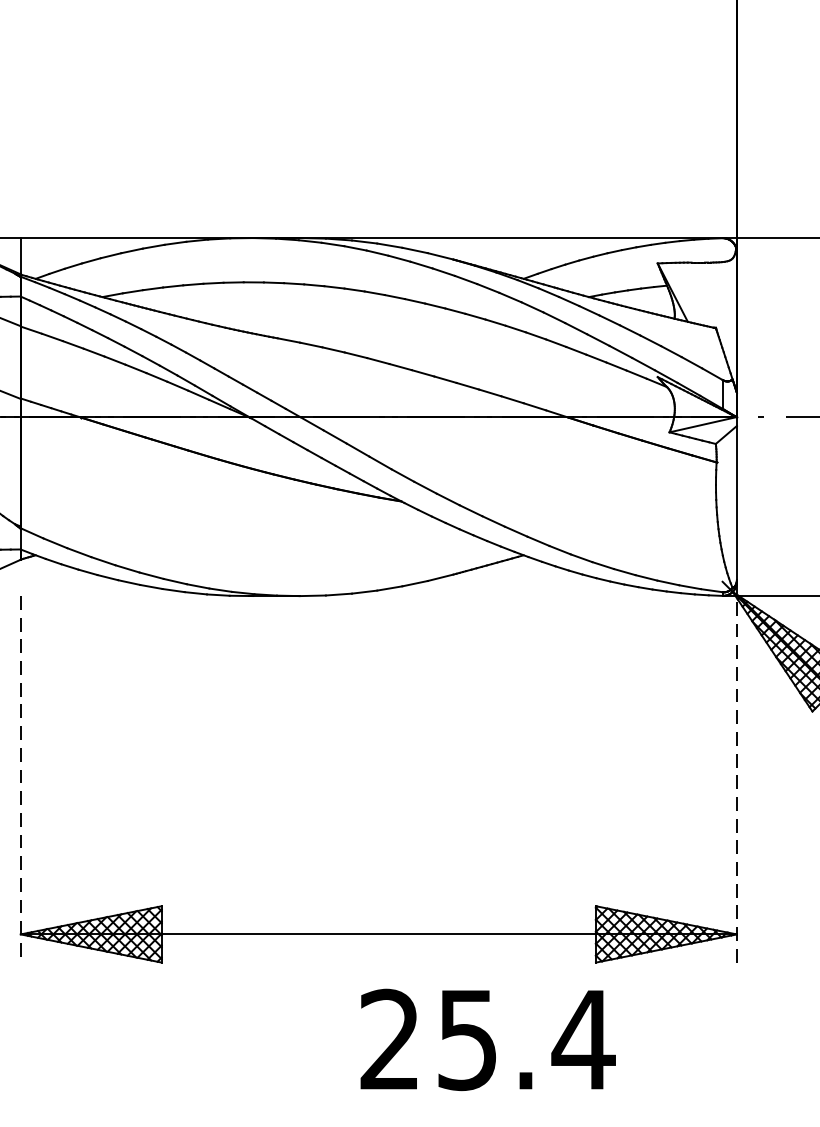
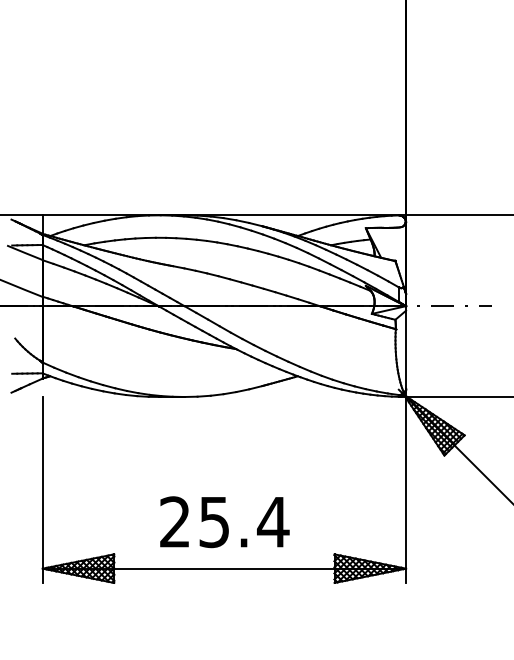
line: (737, 772) -> (406, 486), dashed -> solid
line: (20, 778) -> (42, 489), dashed -> solid
text: (487, 1040) -> (224, 522), moved

